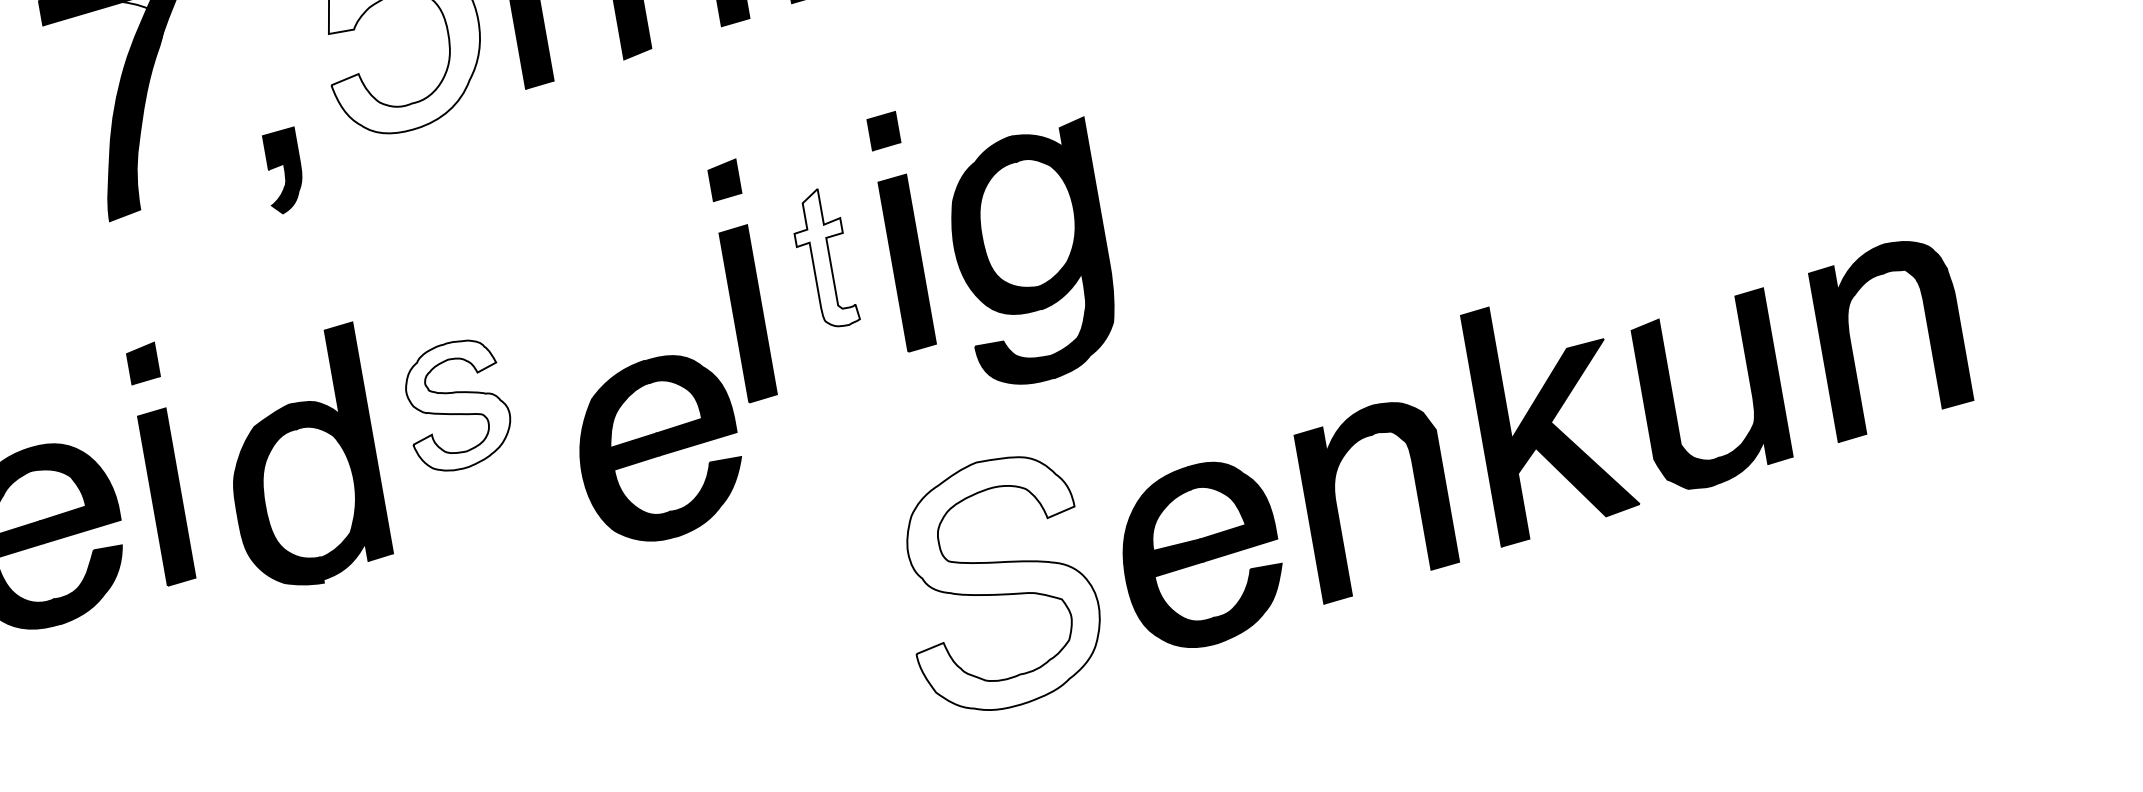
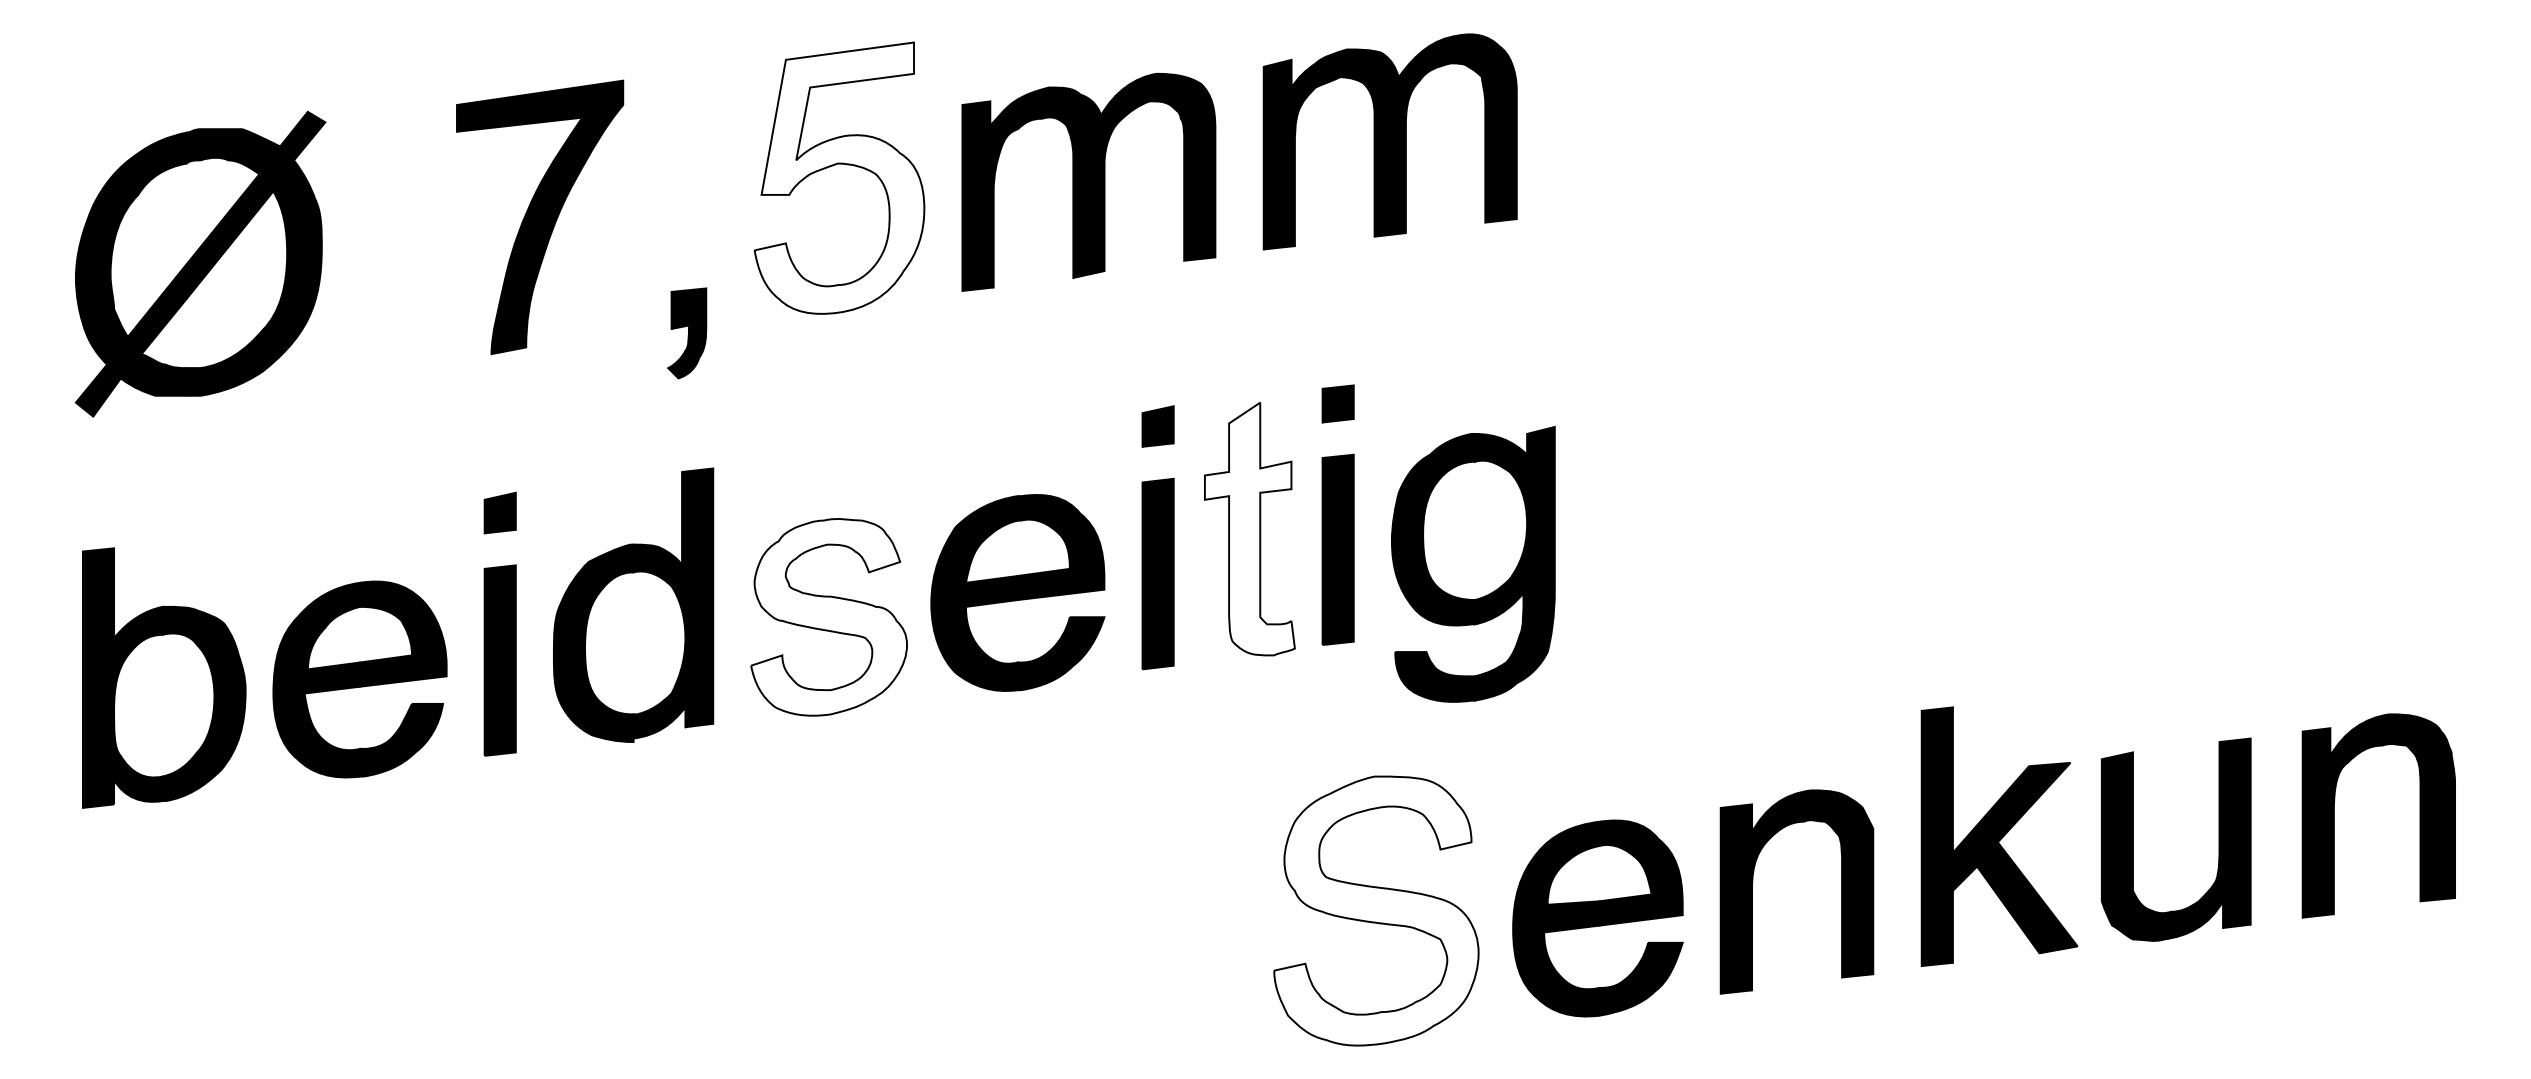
part: (823, 258) -> (1249, 529), size x1.67
part: (456, 405) -> (828, 617), size x1.43
part: (658, 448) -> (1017, 592), moved
part: (301, 458) -> (633, 604), moved

